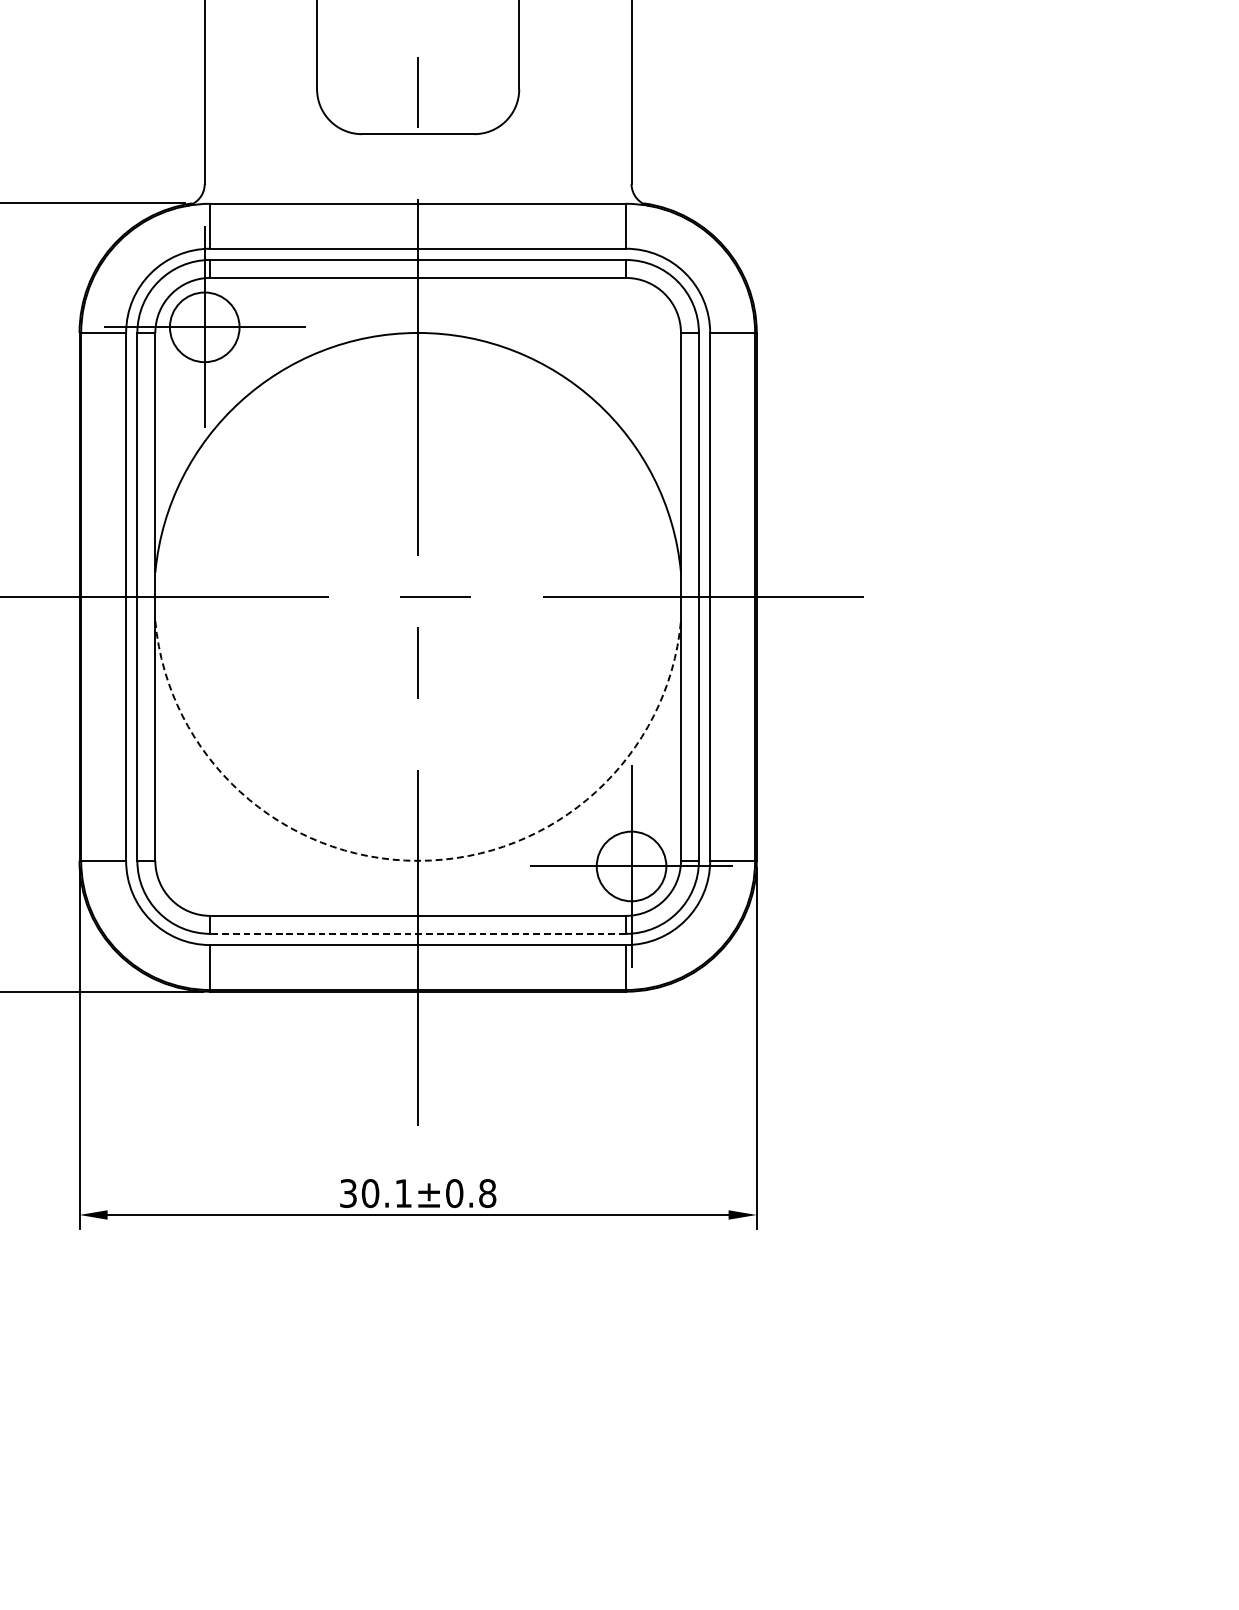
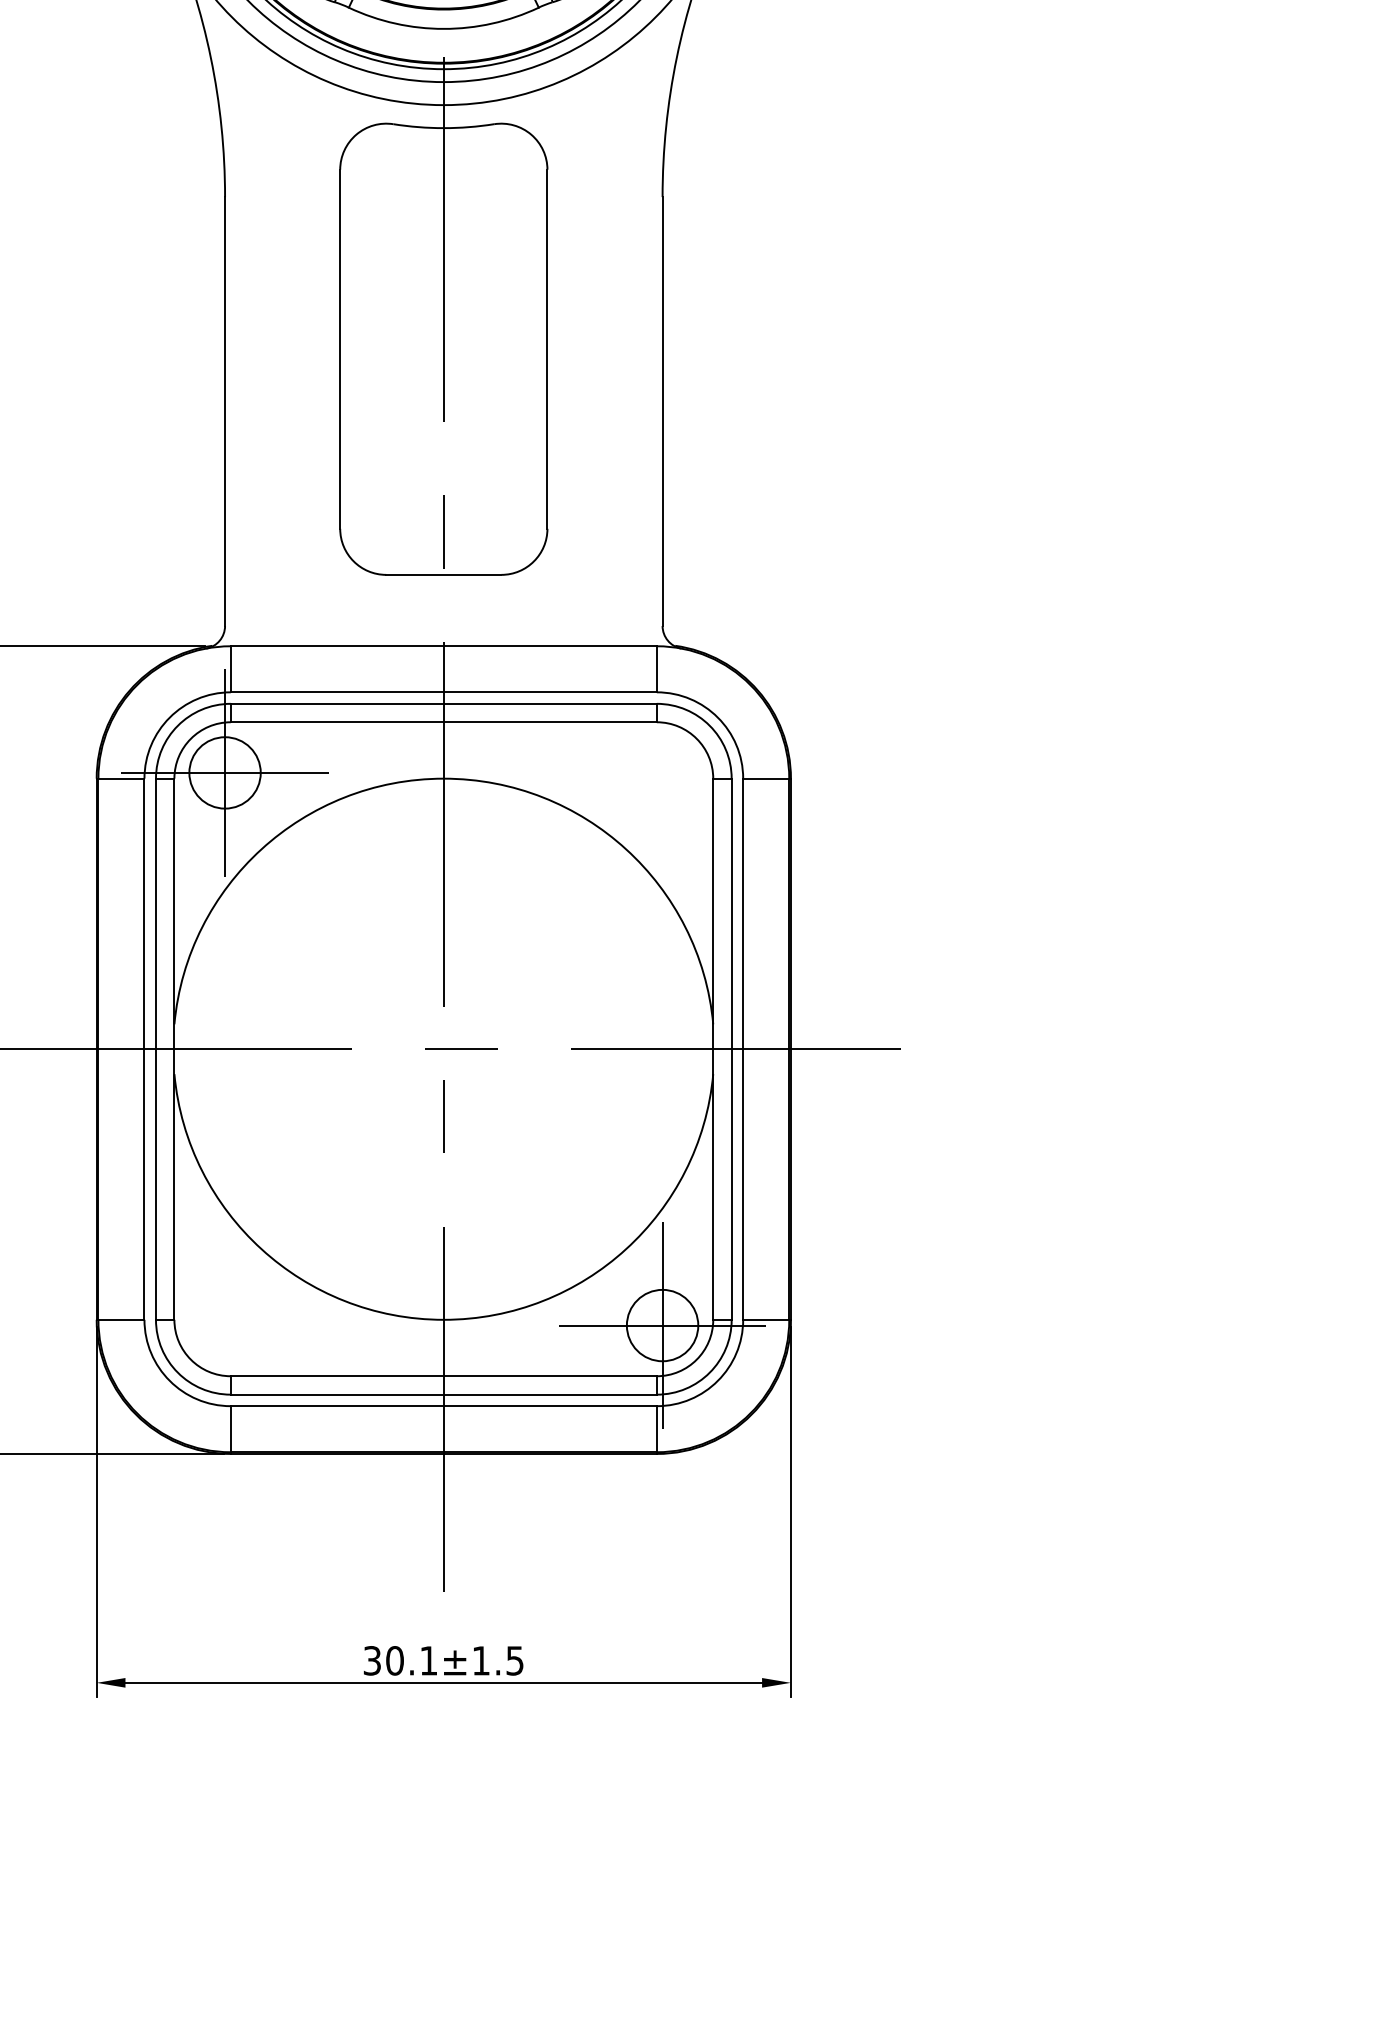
arc: (417, 860) -> (443, 1319), dashed -> solid
line: (417, 933) -> (443, 1394), dashed -> solid
text: (470, 1193) -> (497, 1660), 30.1±0.8 -> 30.1±1.5

